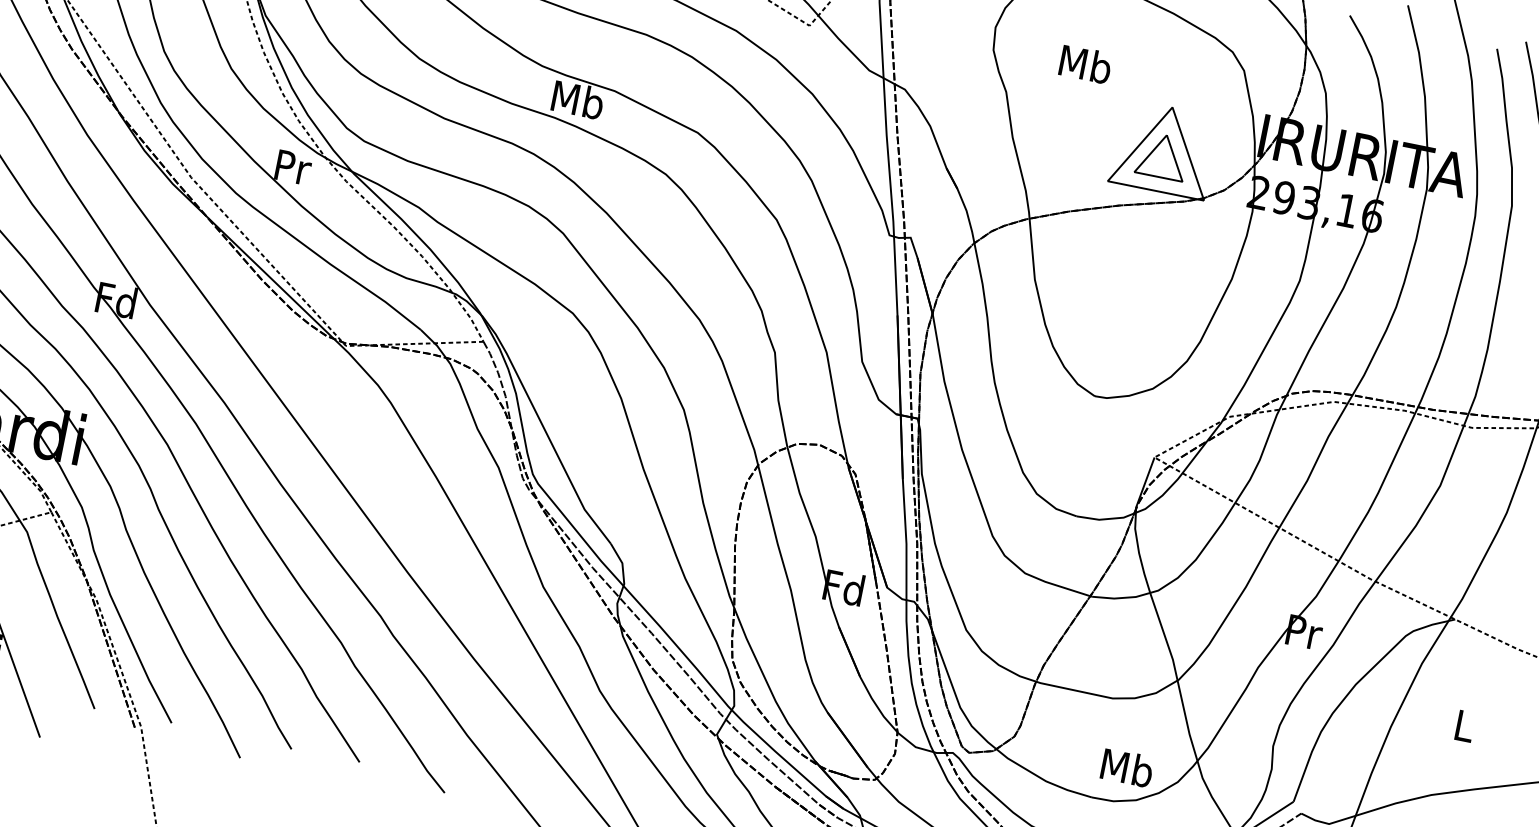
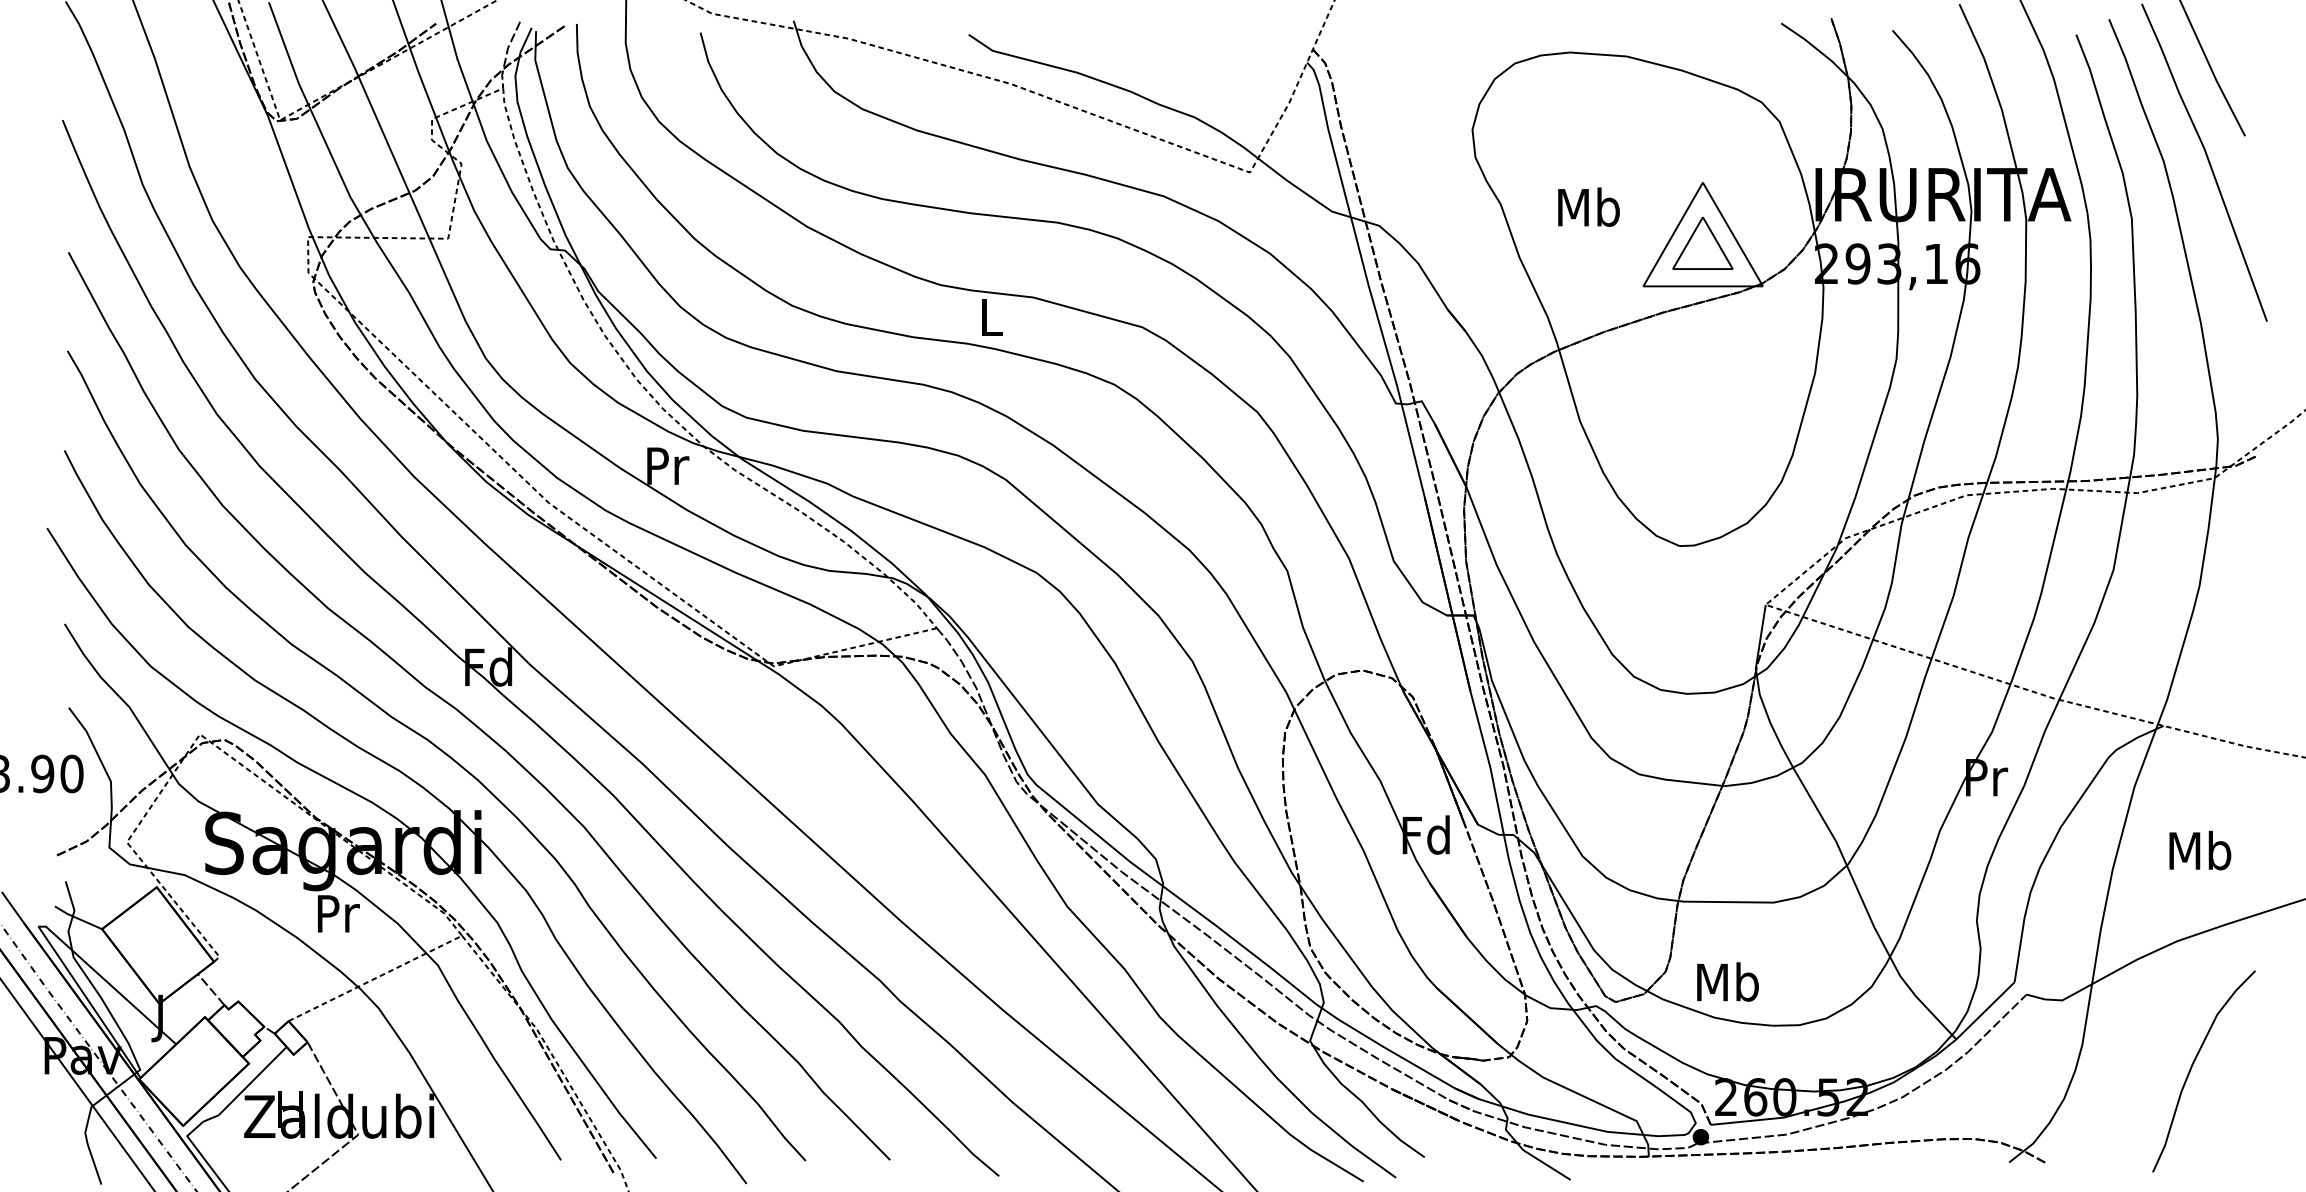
text: (1085, 63) -> (1588, 206), moved
text: (578, 99) -> (991, 316), Mb -> L
text: (1464, 725) -> (2200, 850), L -> Mb
text: (1127, 767) -> (1727, 981), moved

